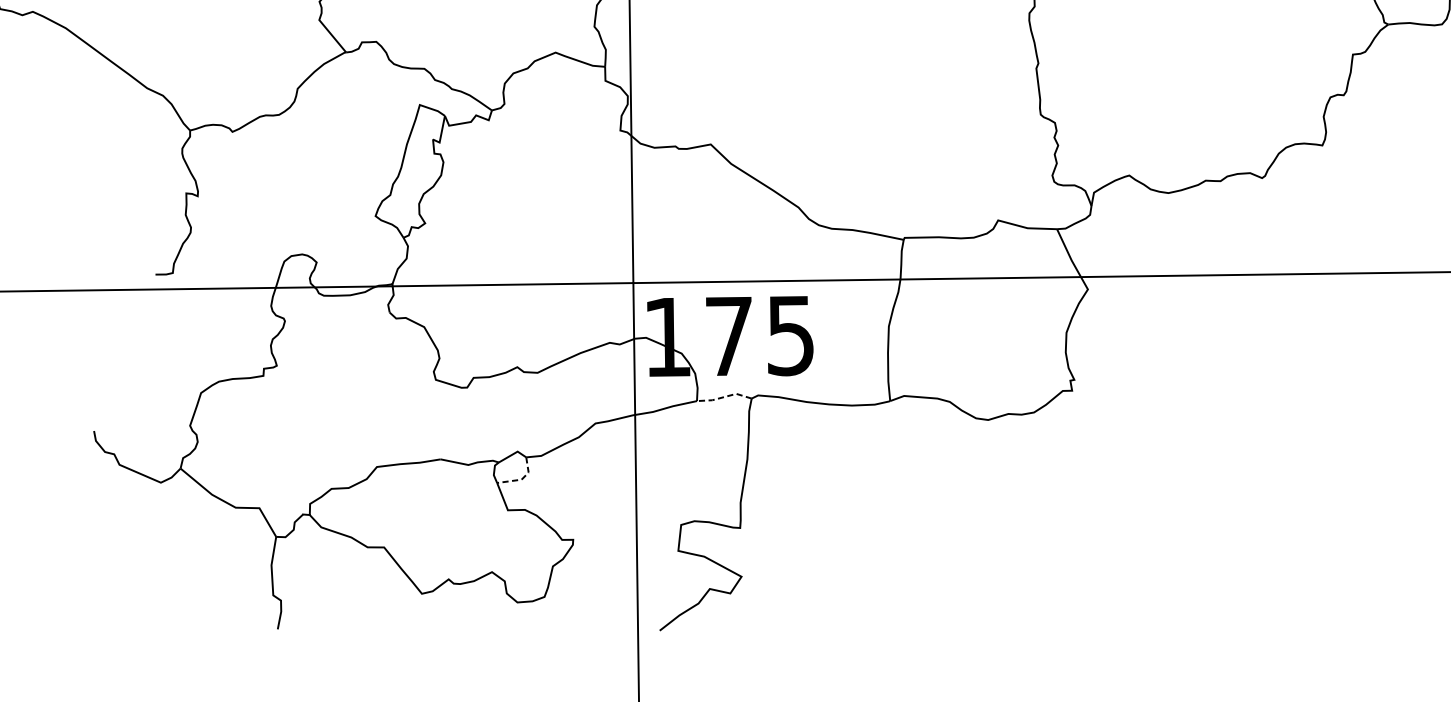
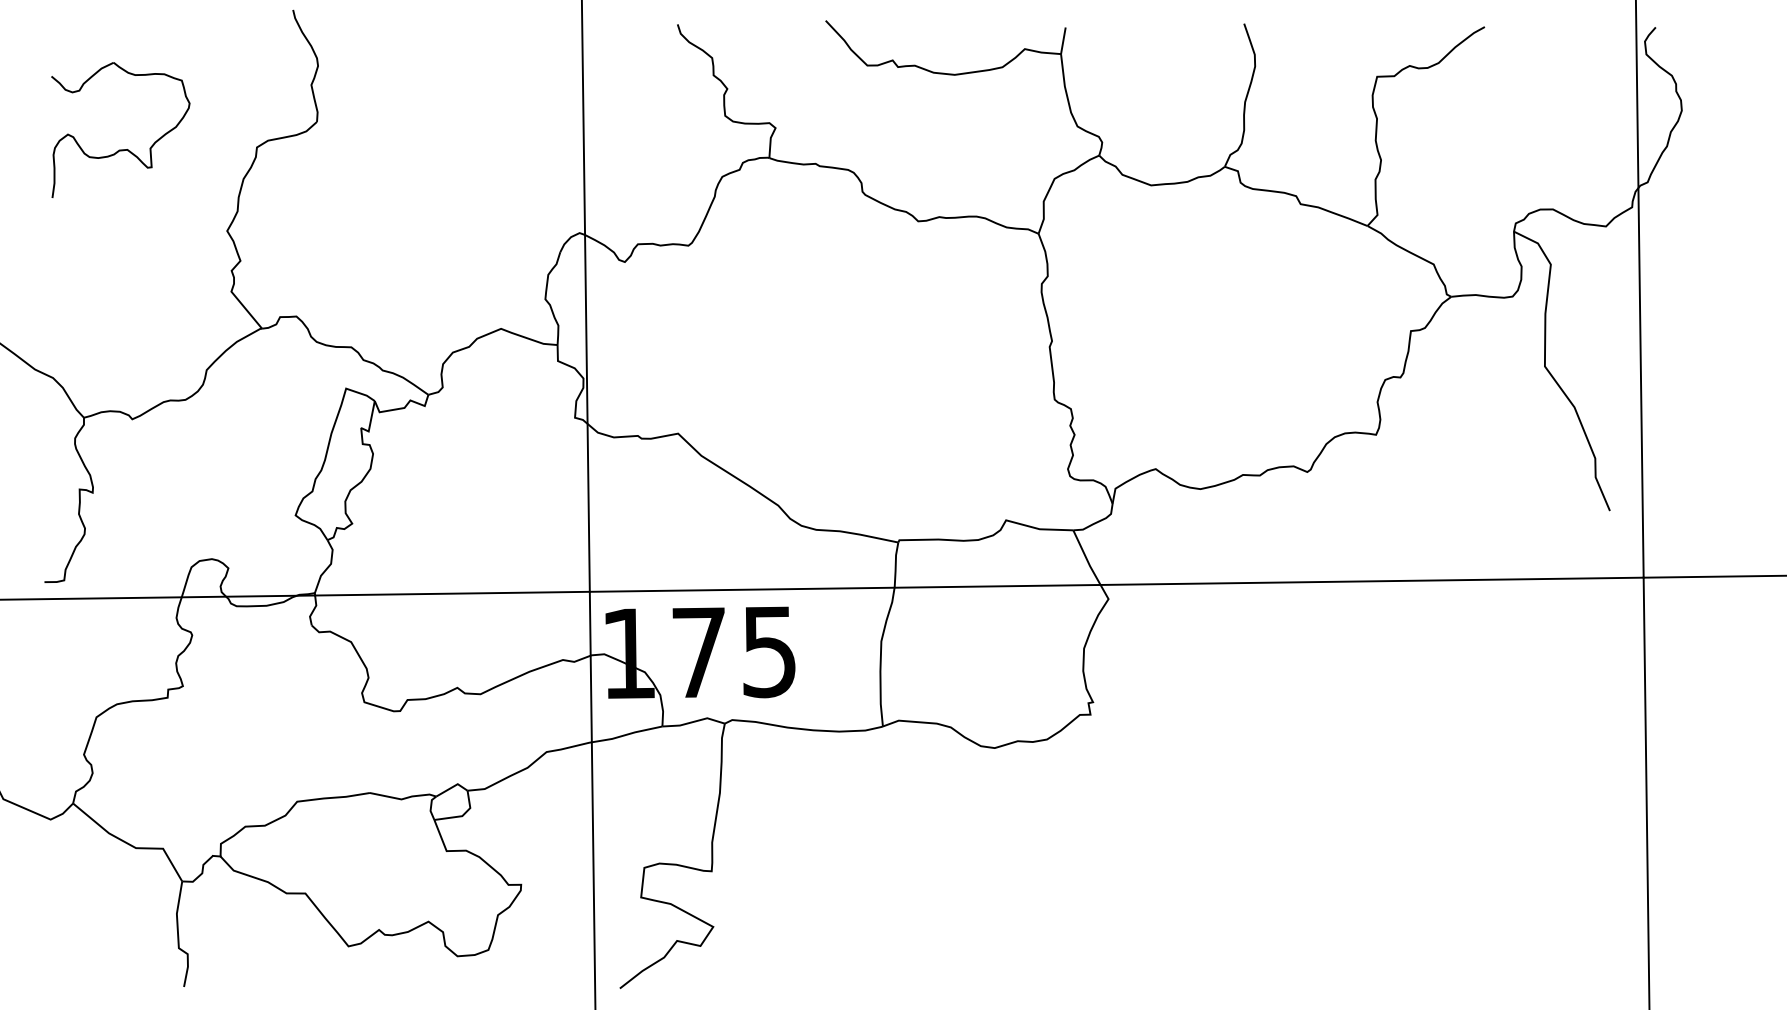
line: (725, 396) -> (694, 721), dashed -> solid
line: (521, 479) -> (462, 816), dashed -> solid

